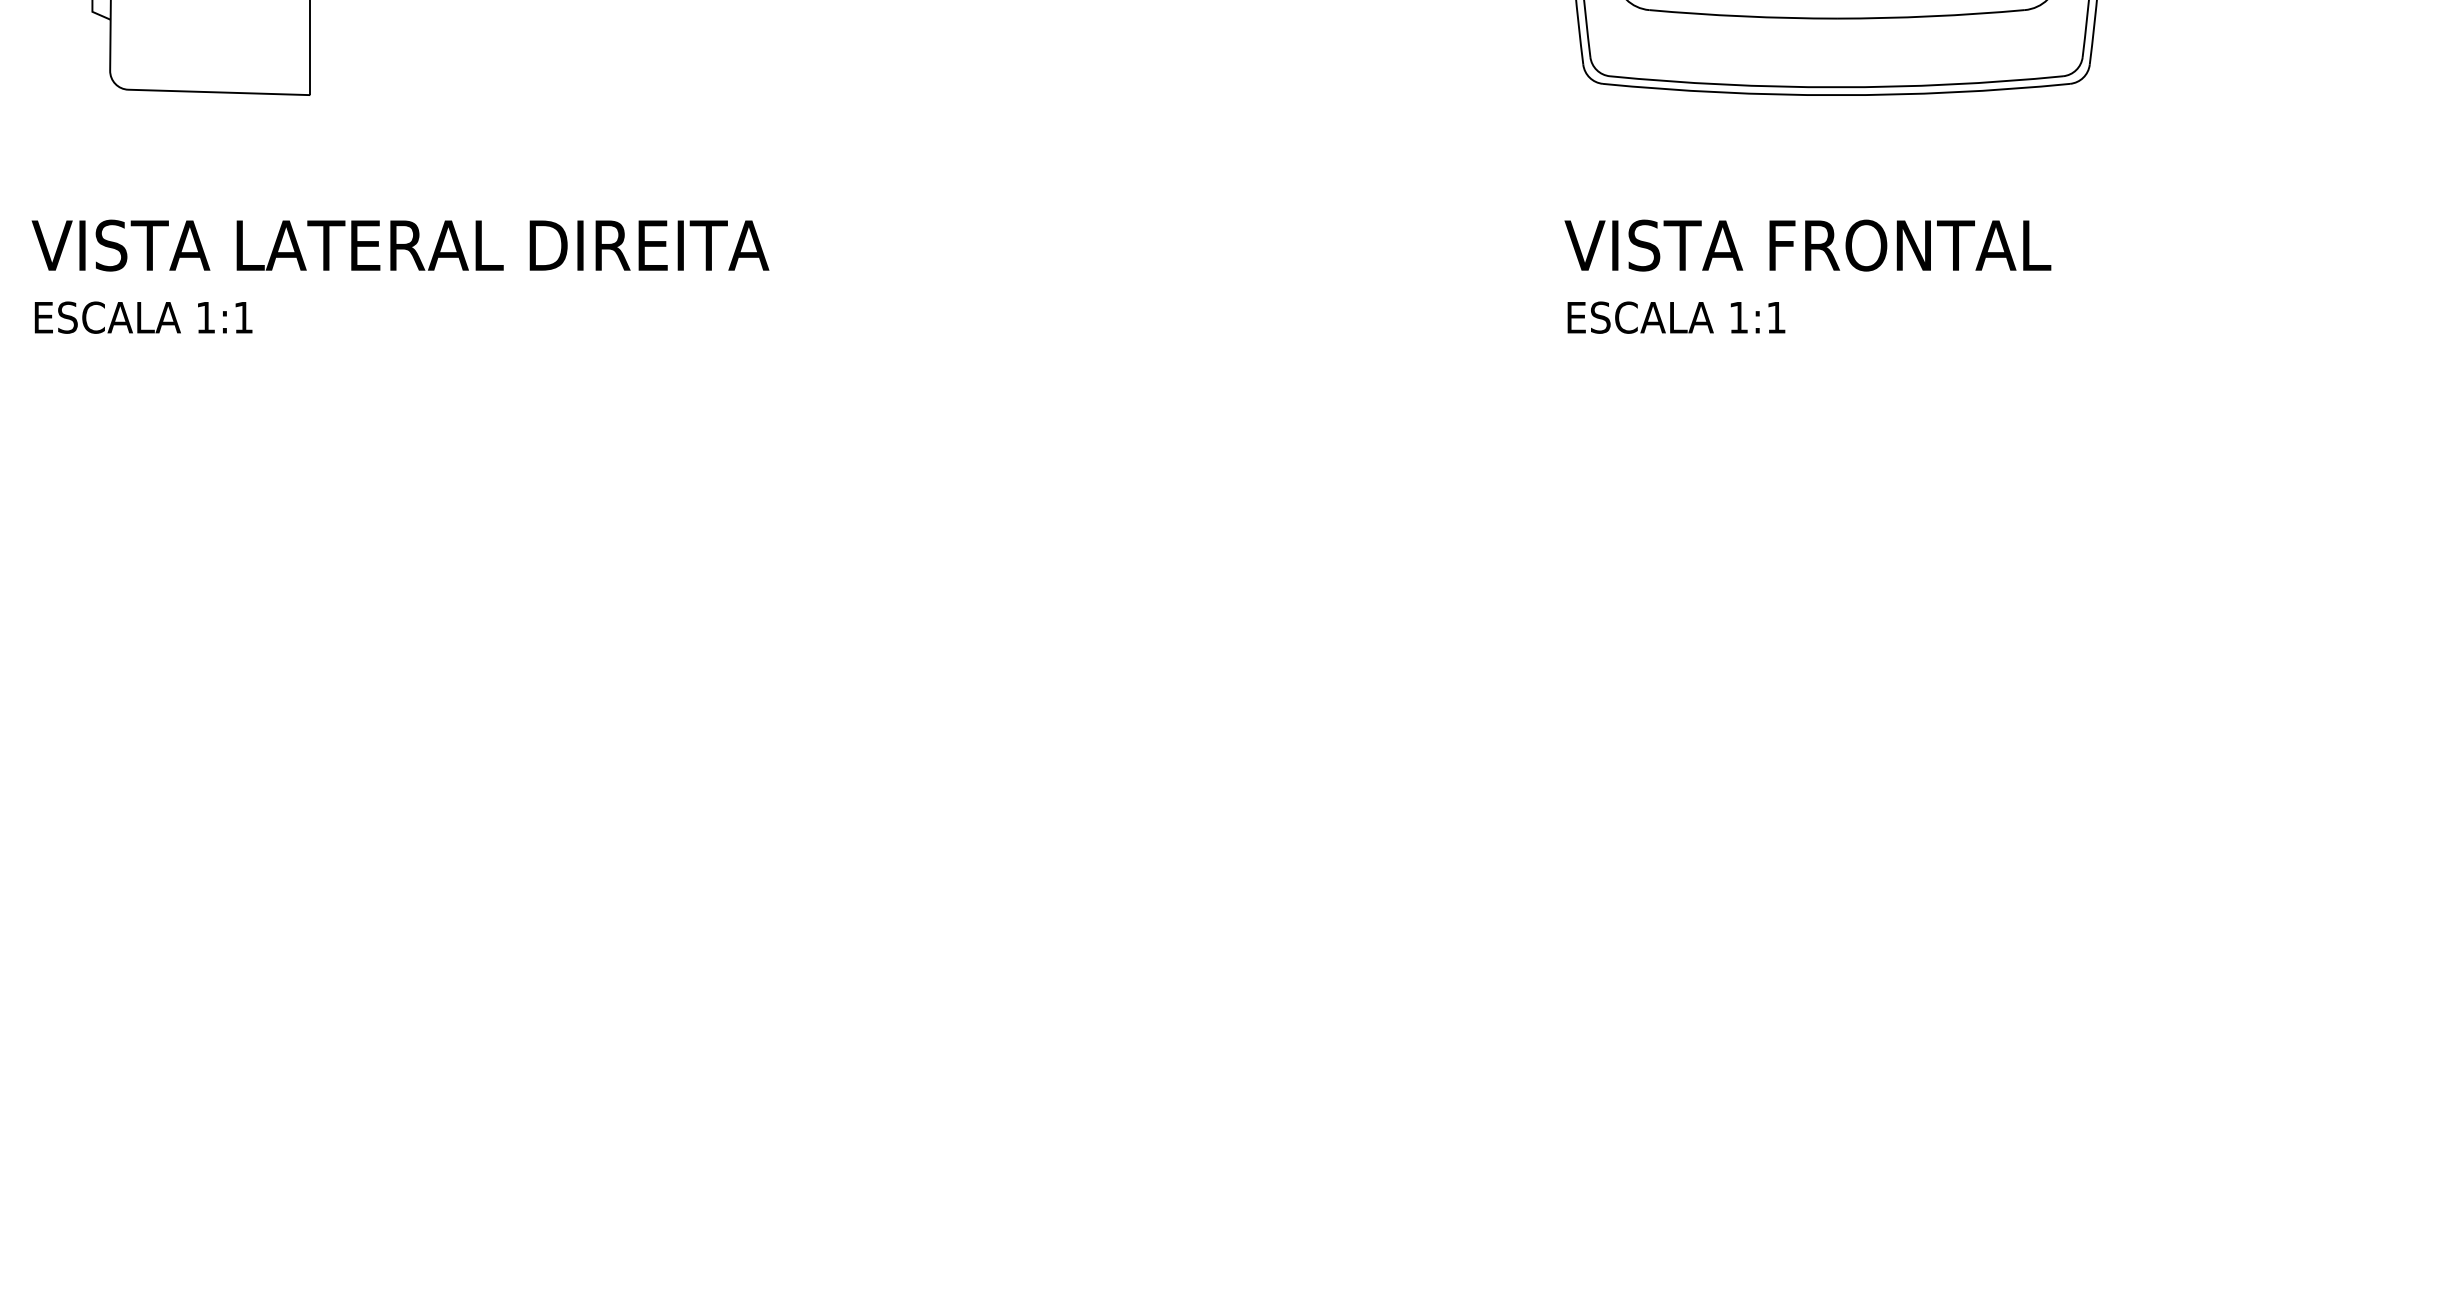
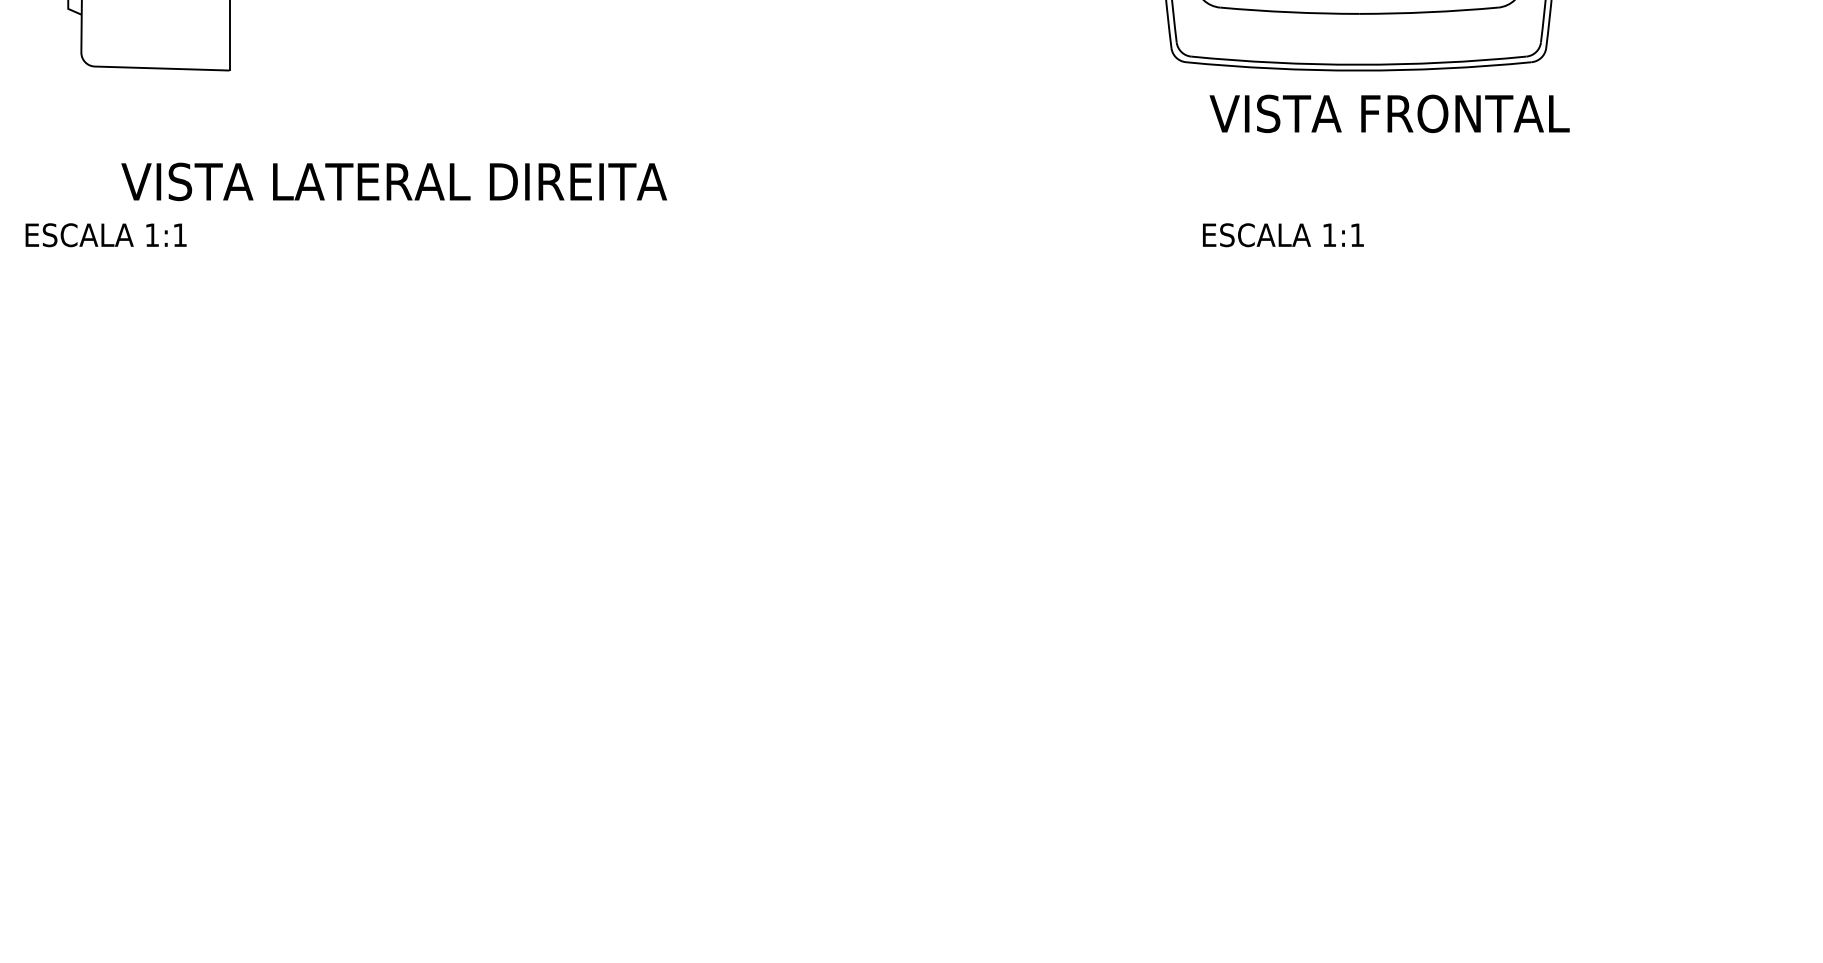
text: (399, 245) -> (393, 181), moved
text: (1807, 245) -> (1389, 113), moved
text: (1676, 318) -> (1283, 235), moved

